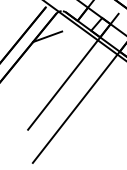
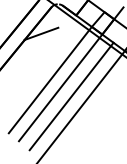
line: (54, 76) -> (49, 79), added
line: (73, 90) -> (71, 95), added

